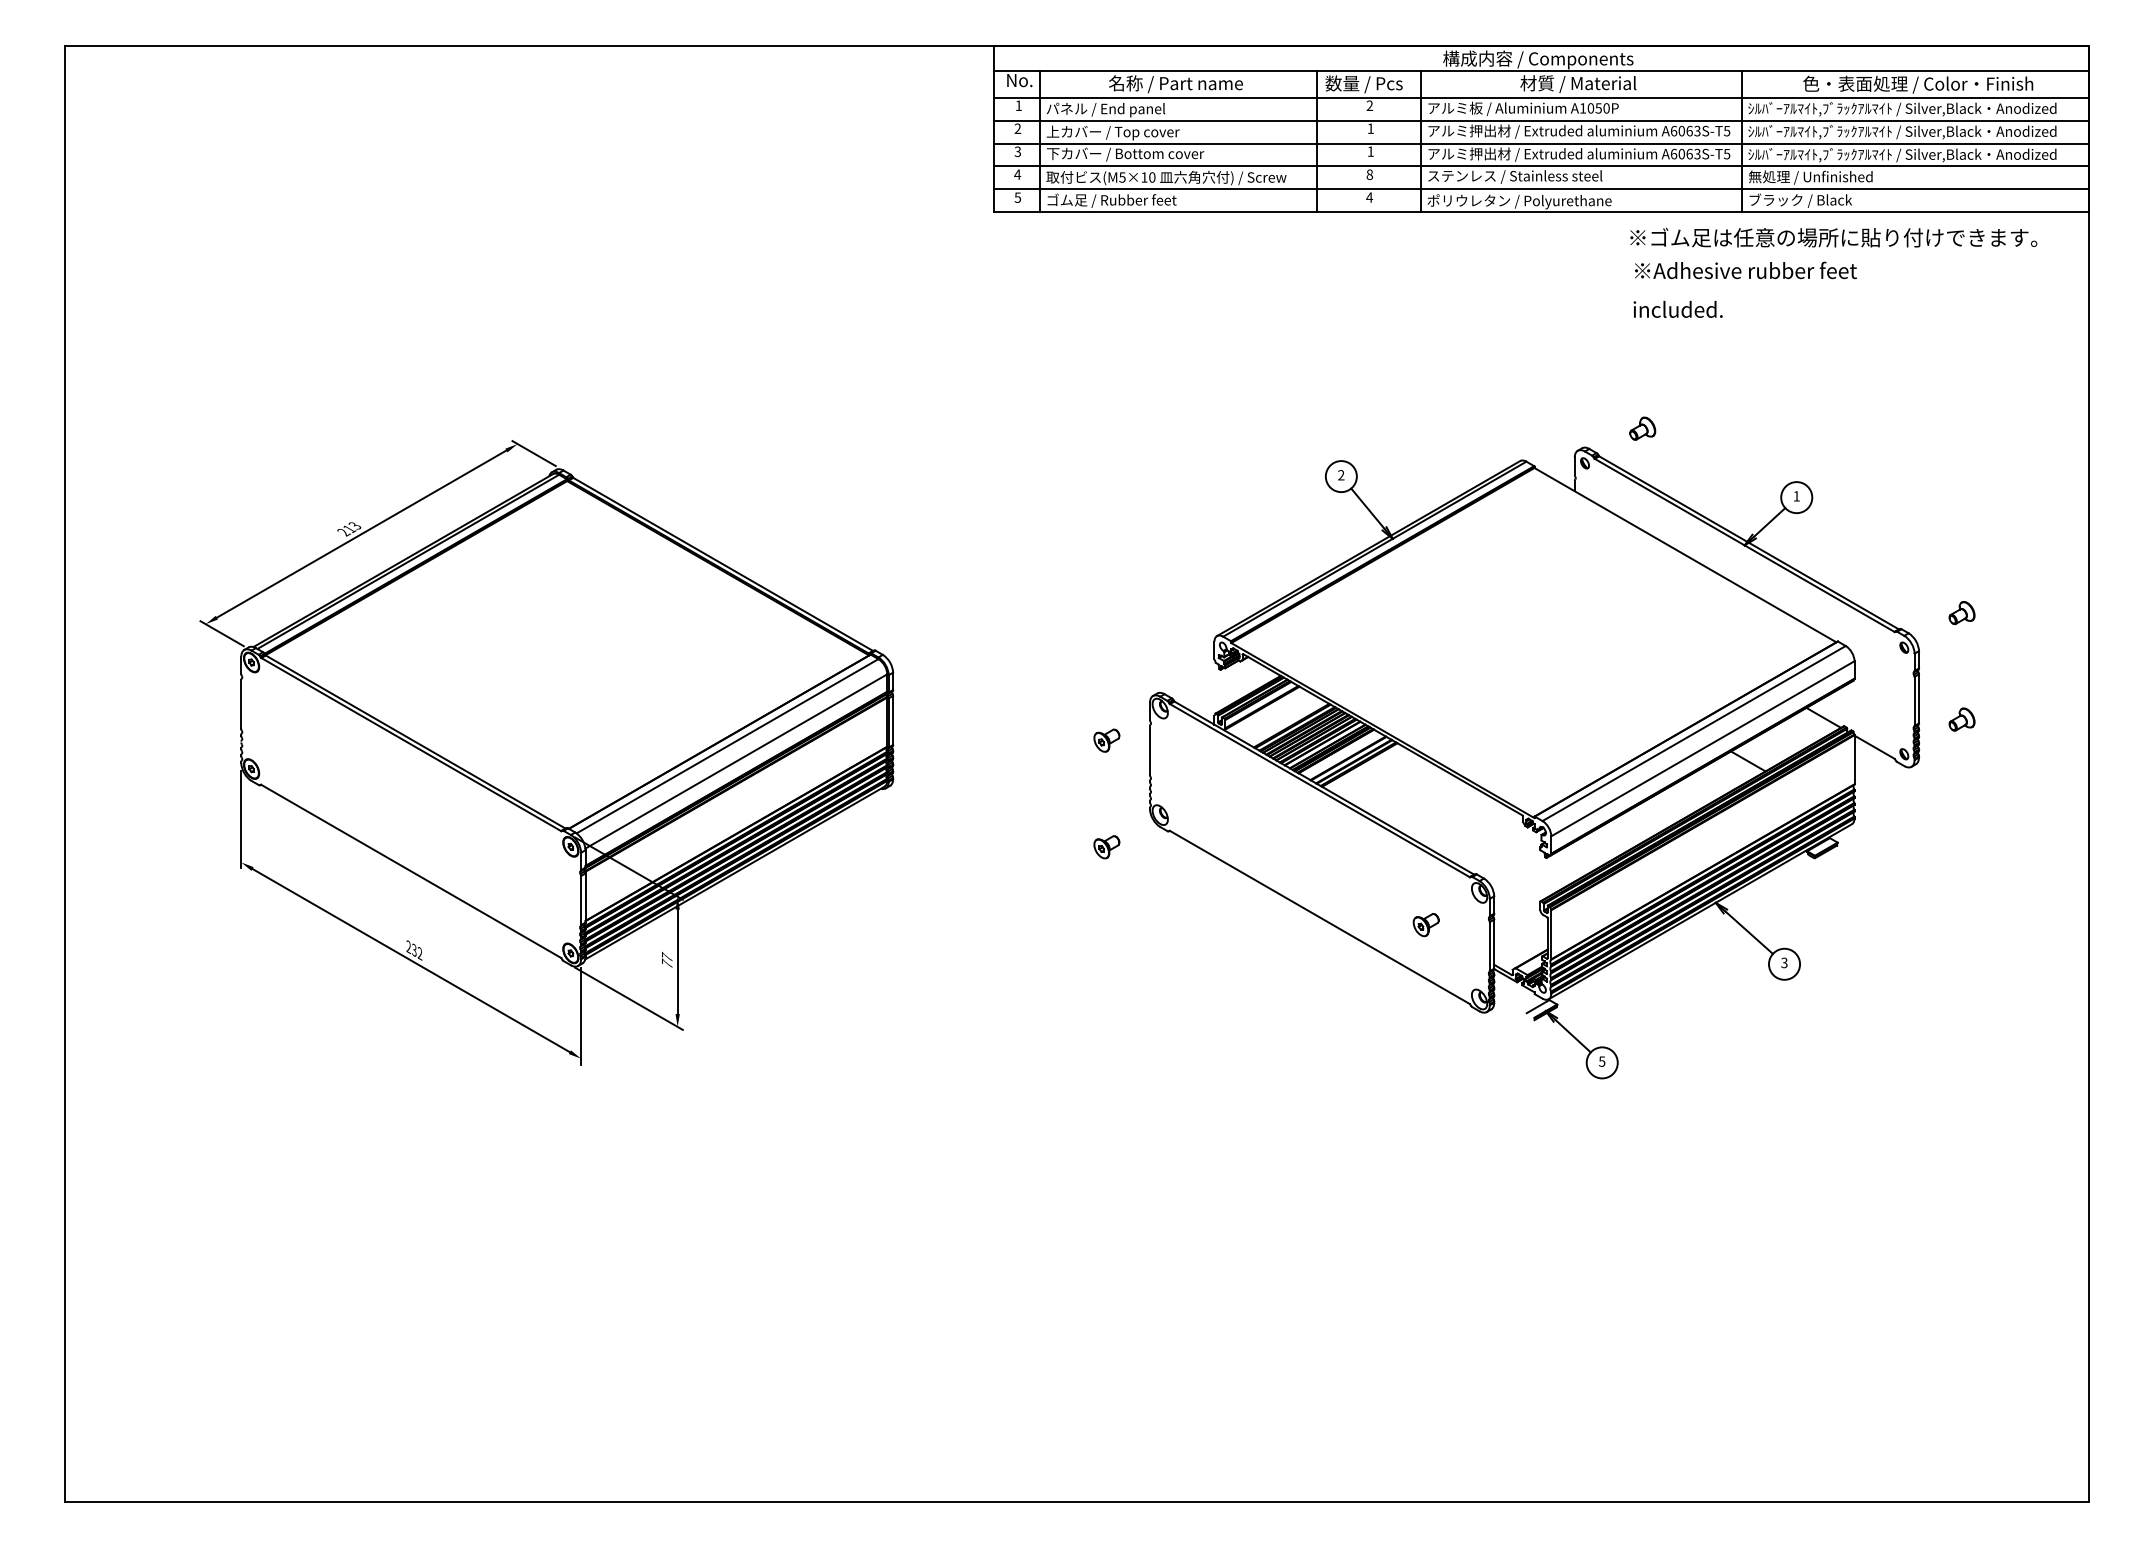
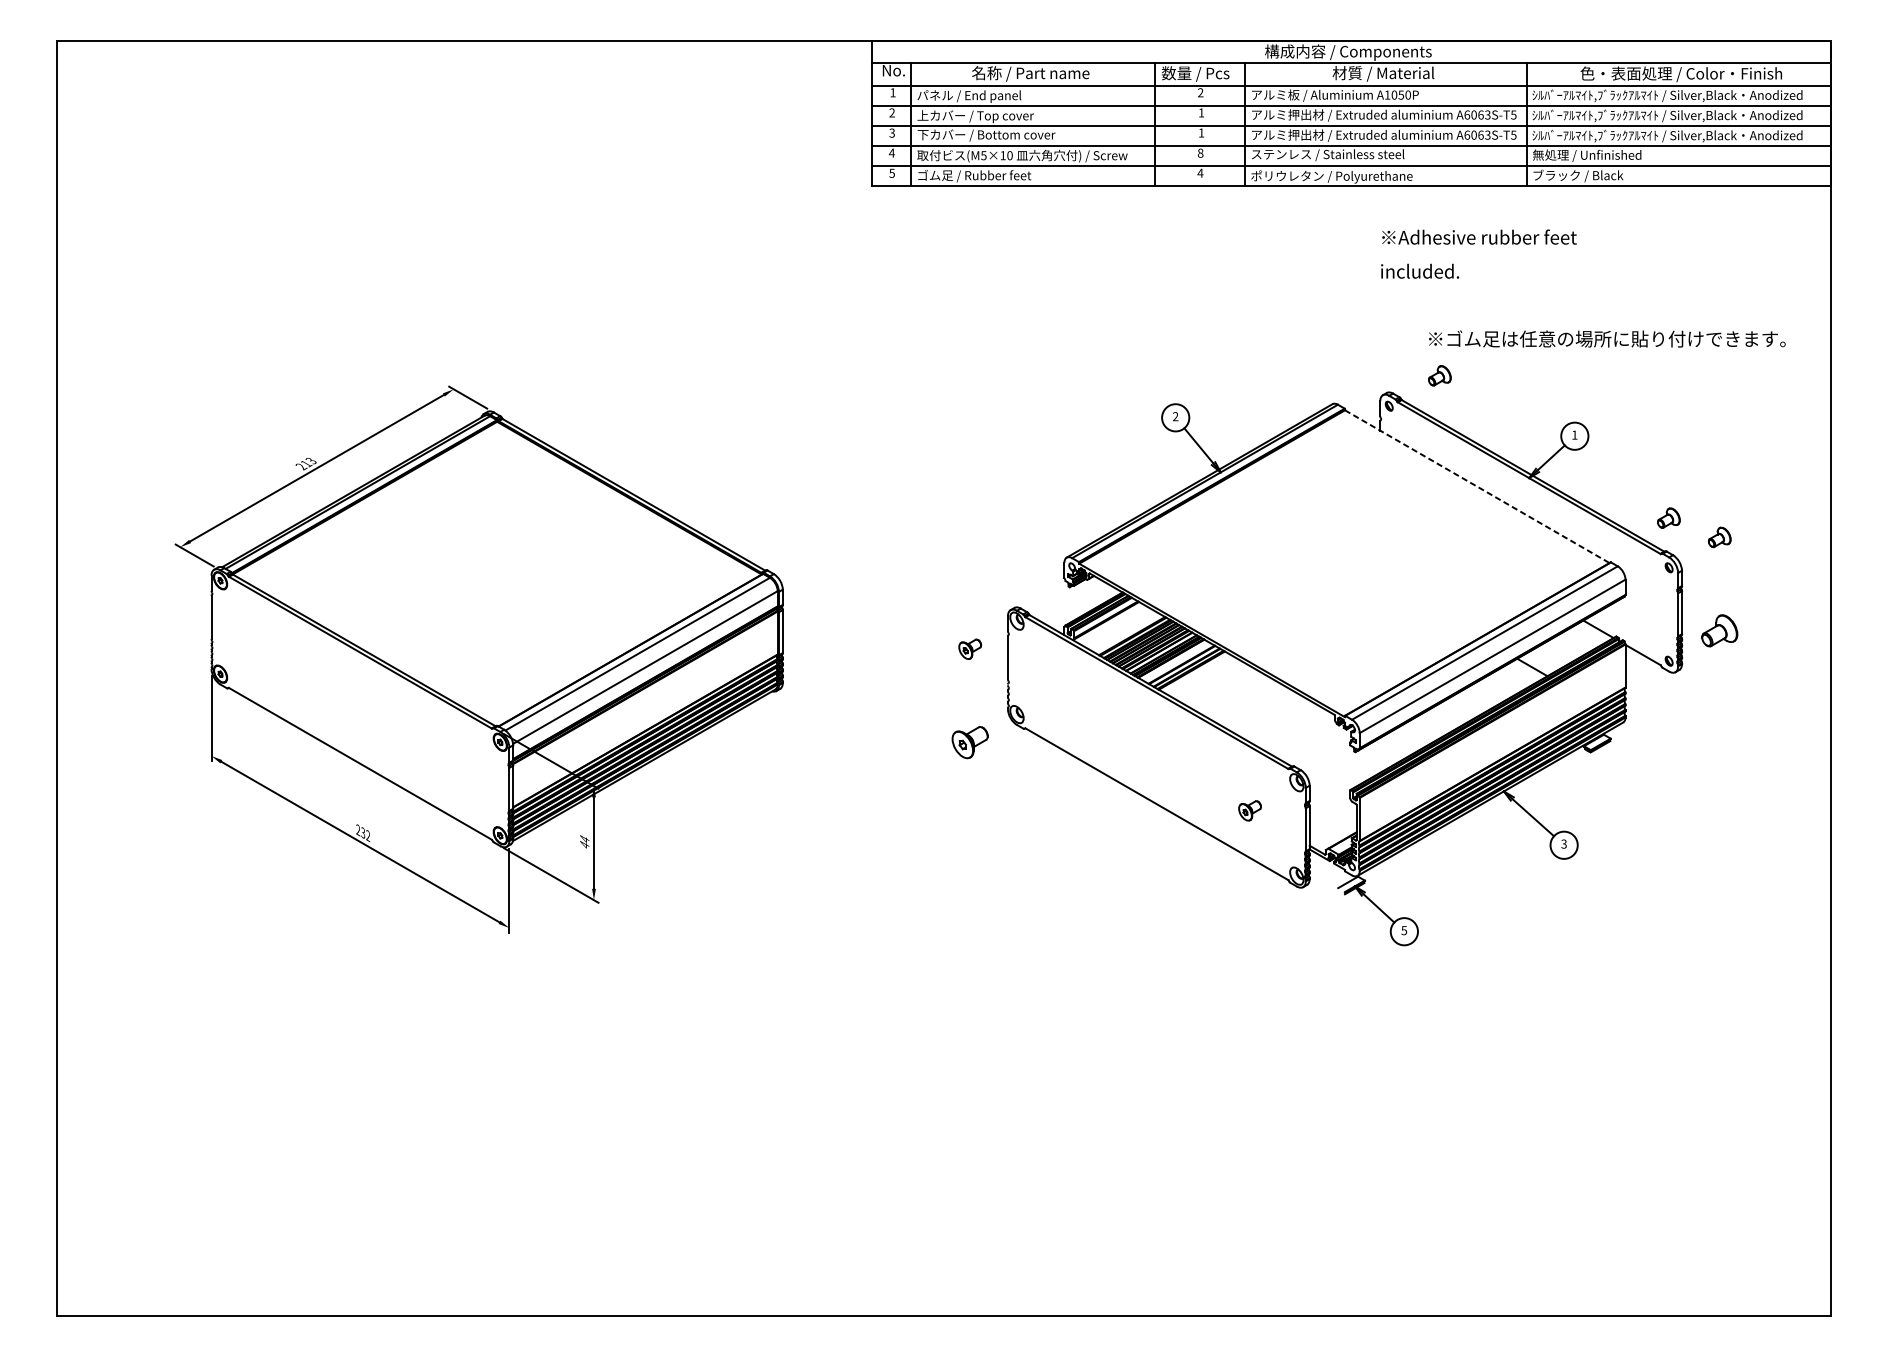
text: (1833, 237) -> (1607, 338), moved
text: (1744, 289) -> (1478, 253), moved
line: (1685, 555) -> (1477, 486), solid -> dashed
part: (1903, 591) -> (1668, 518), added
part: (1961, 719) -> (1719, 630), size x1.6
part: (1106, 847) -> (969, 742), size x1.6
text: (667, 959) -> (585, 841), 77 -> 44

